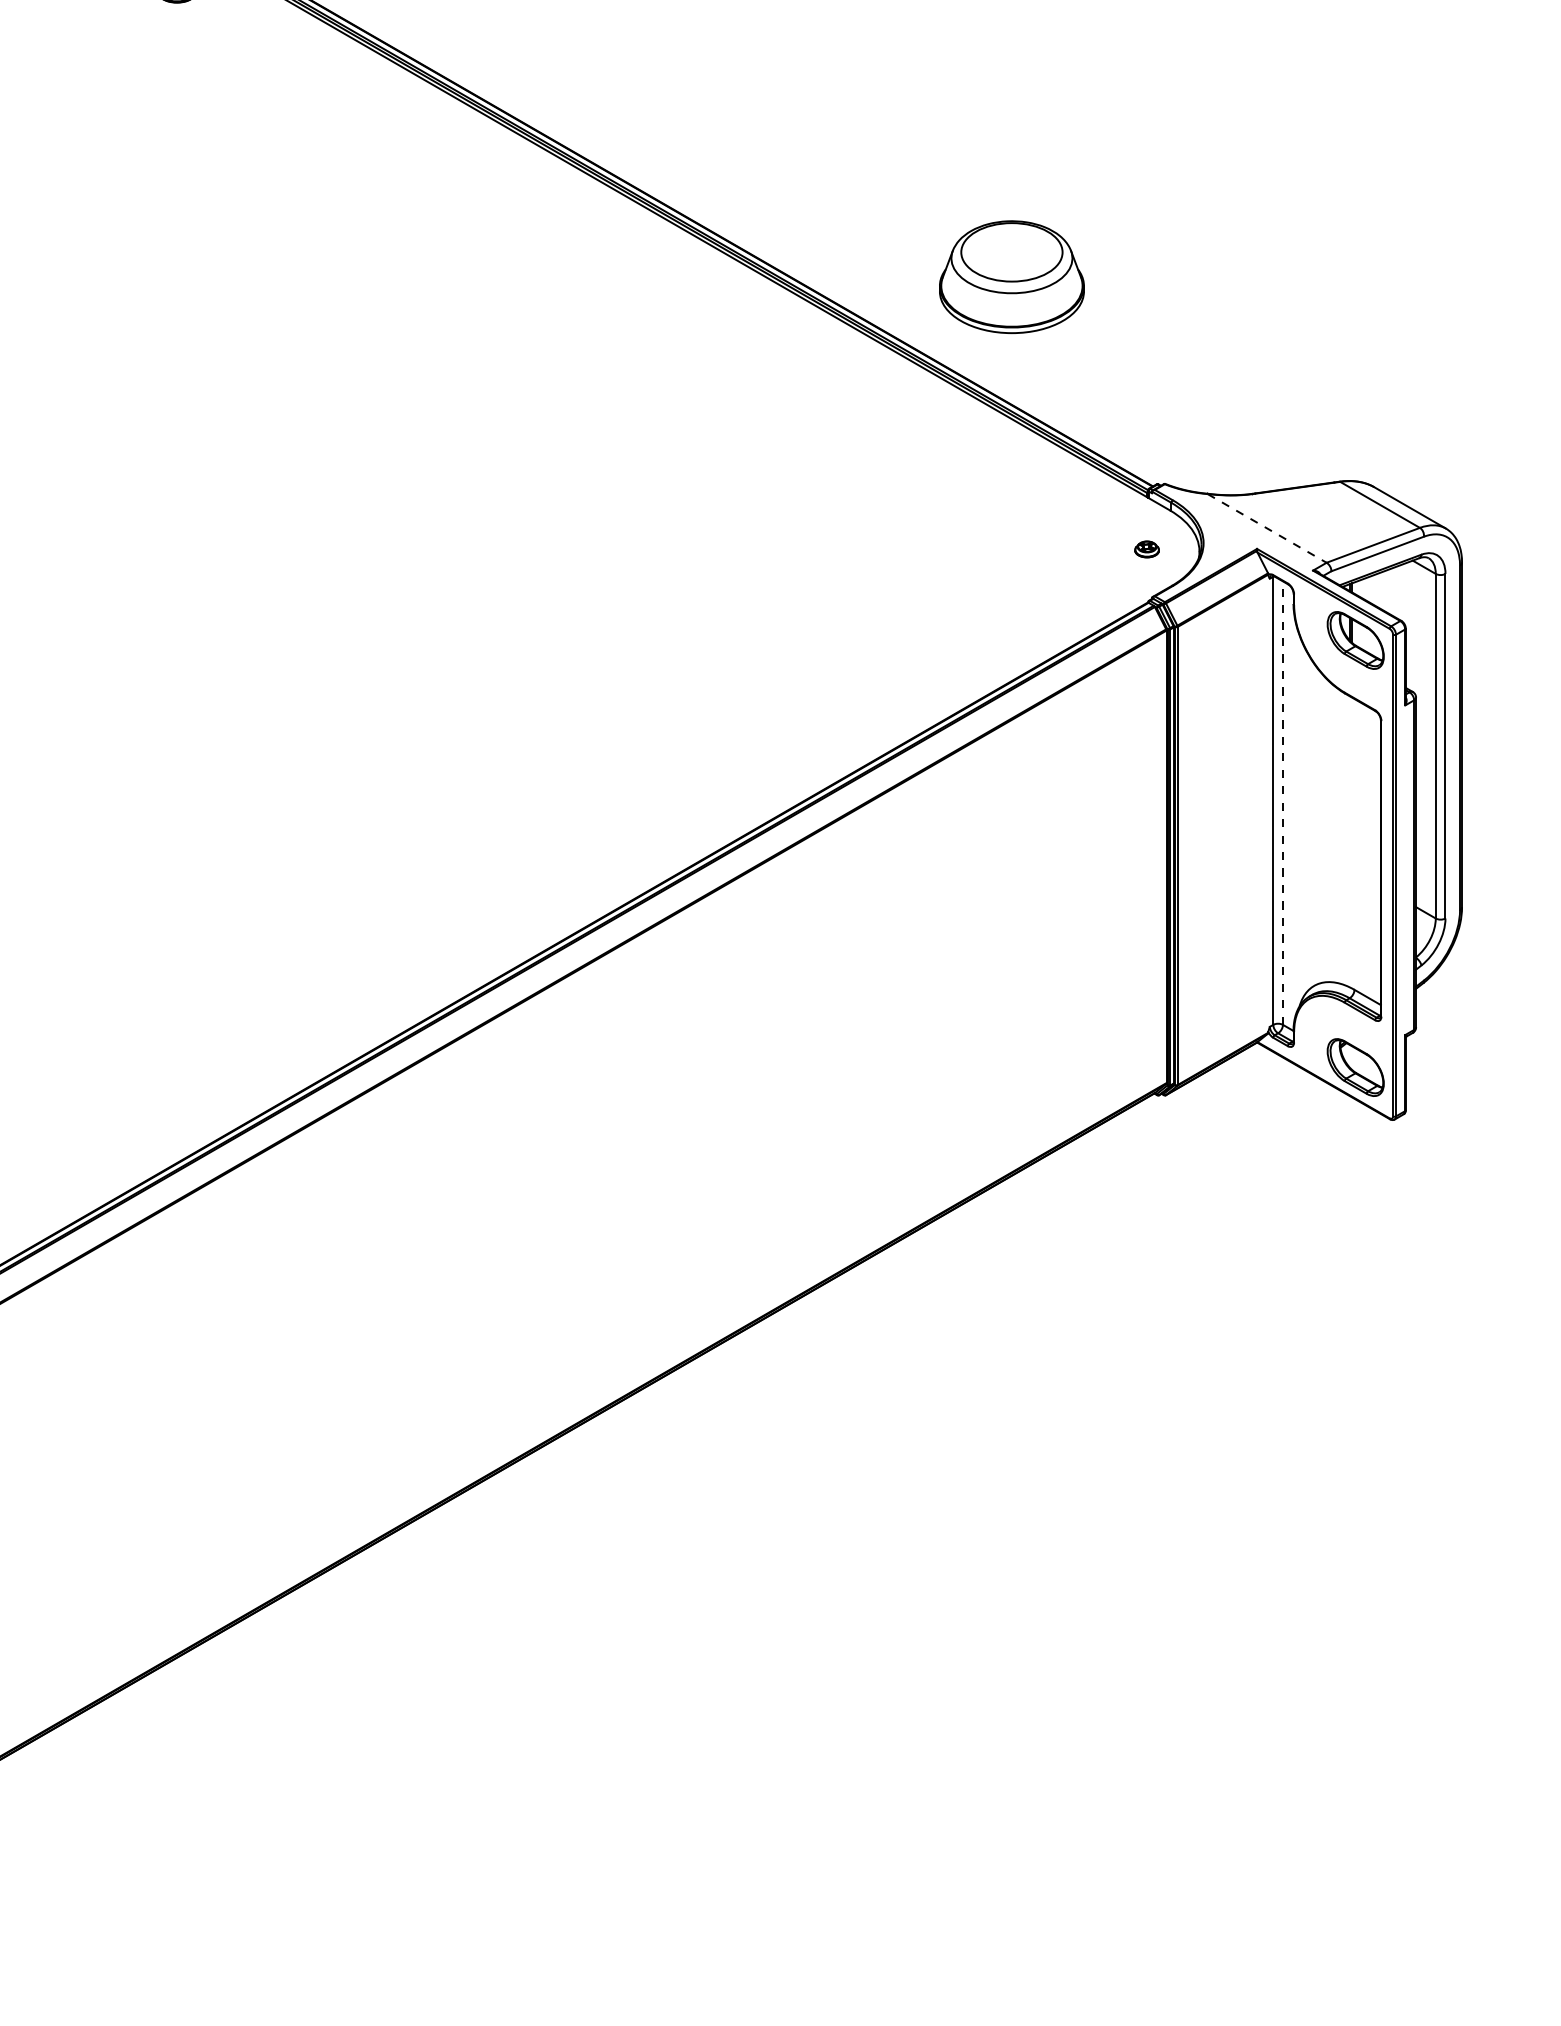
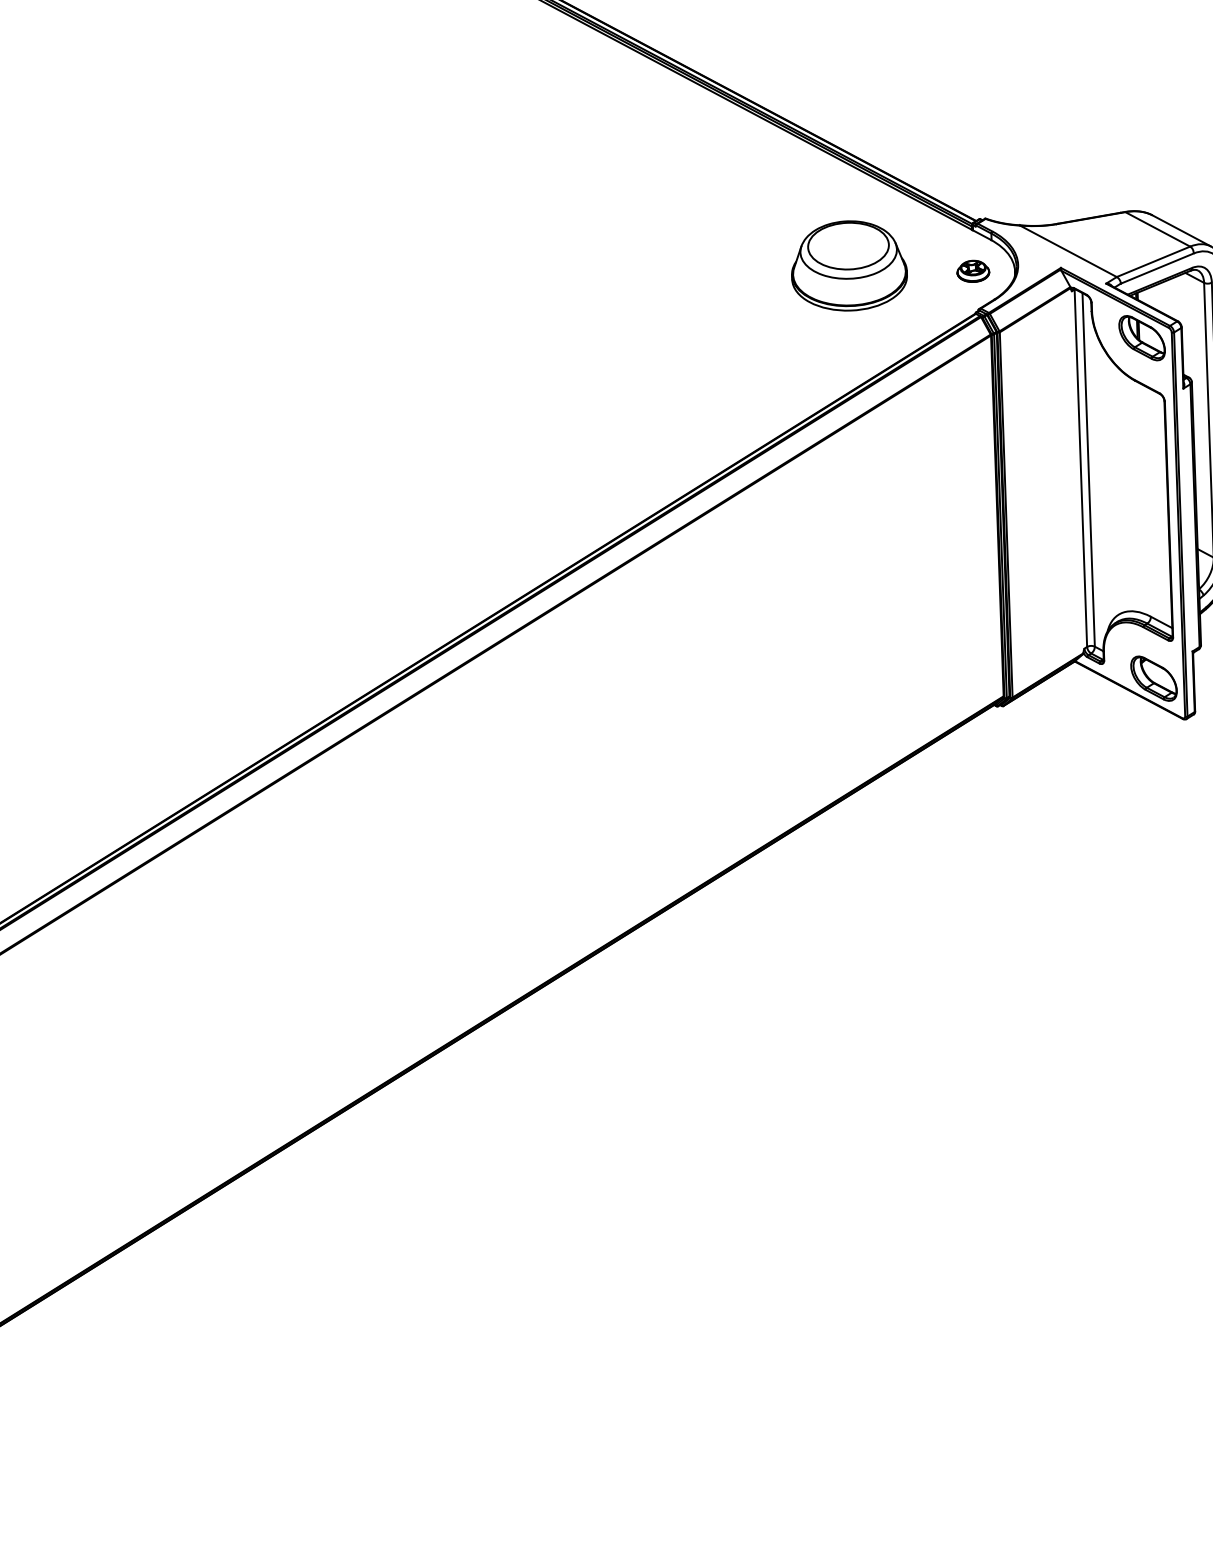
part: (1011, 277) -> (848, 266), moved
line: (1267, 528) -> (1068, 251), dashed -> solid
part: (1146, 549) -> (972, 271), size x1.67
line: (1282, 803) -> (1088, 470), dashed -> solid

